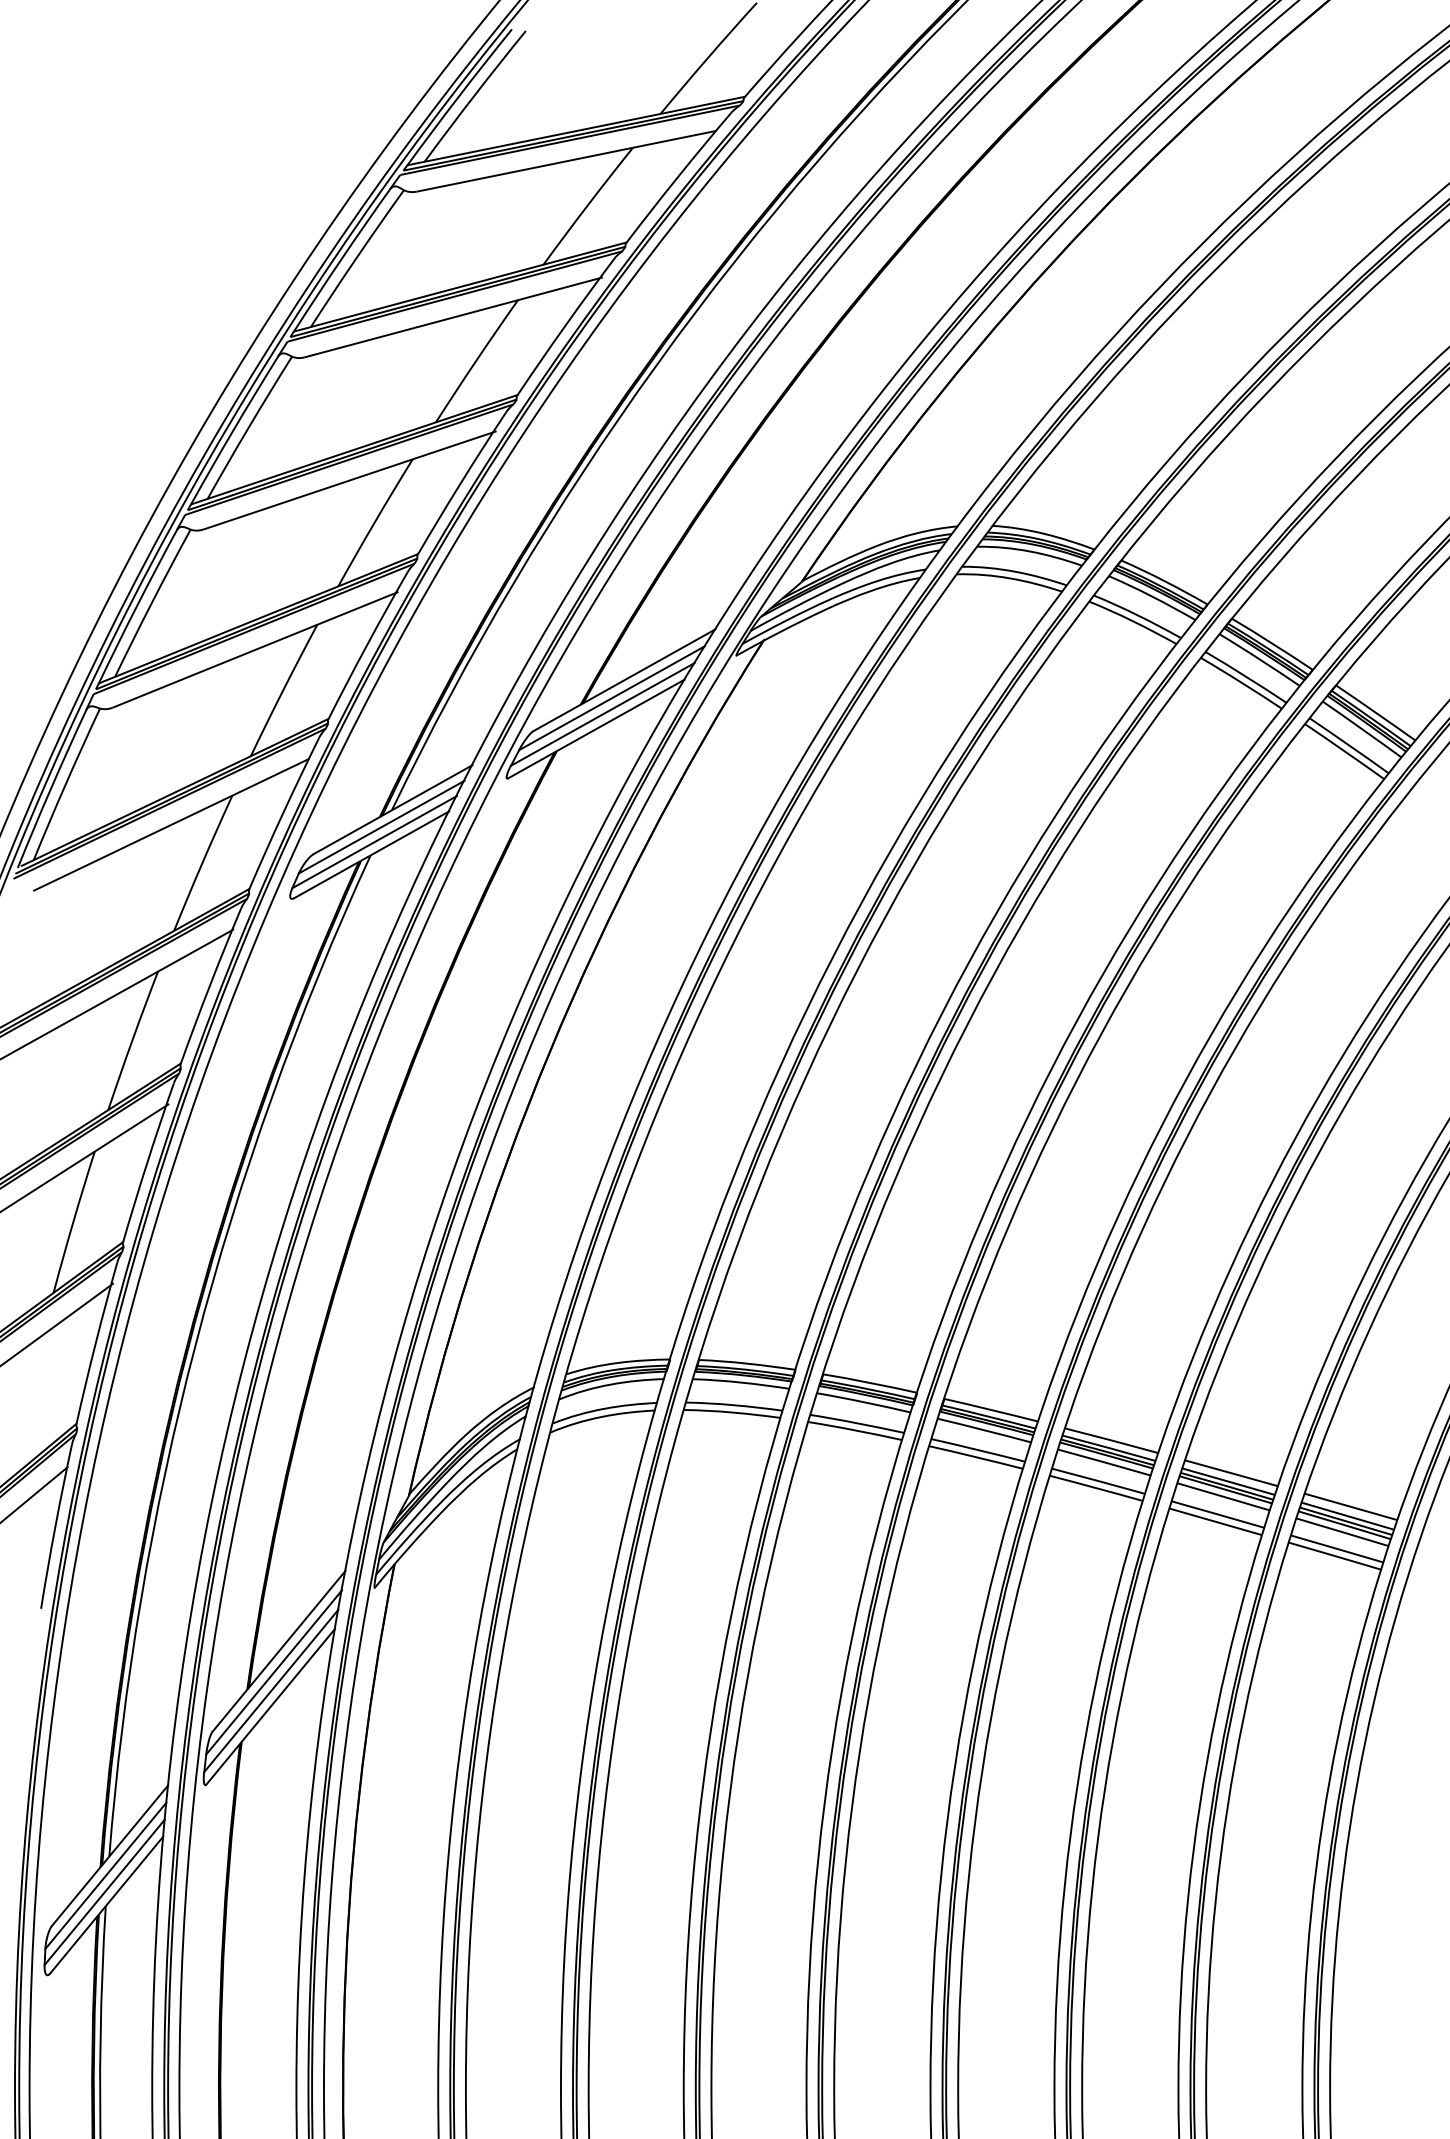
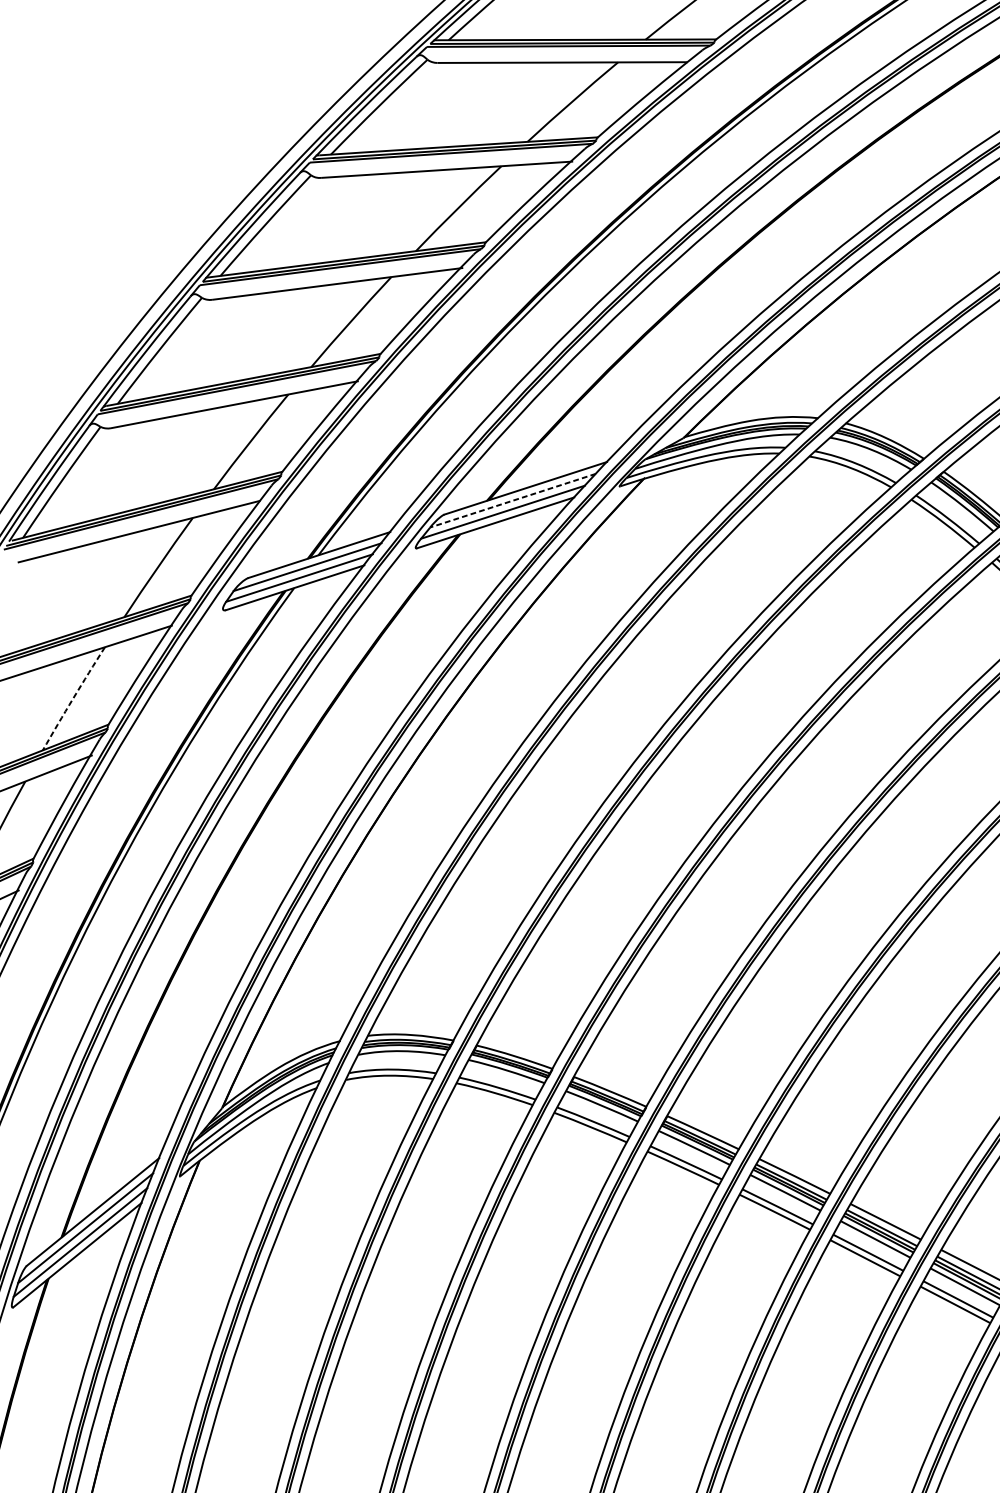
line: (611, 698) -> (512, 500), solid -> dashed
arc: (132, 1040) -> (73, 698), solid -> dashed

